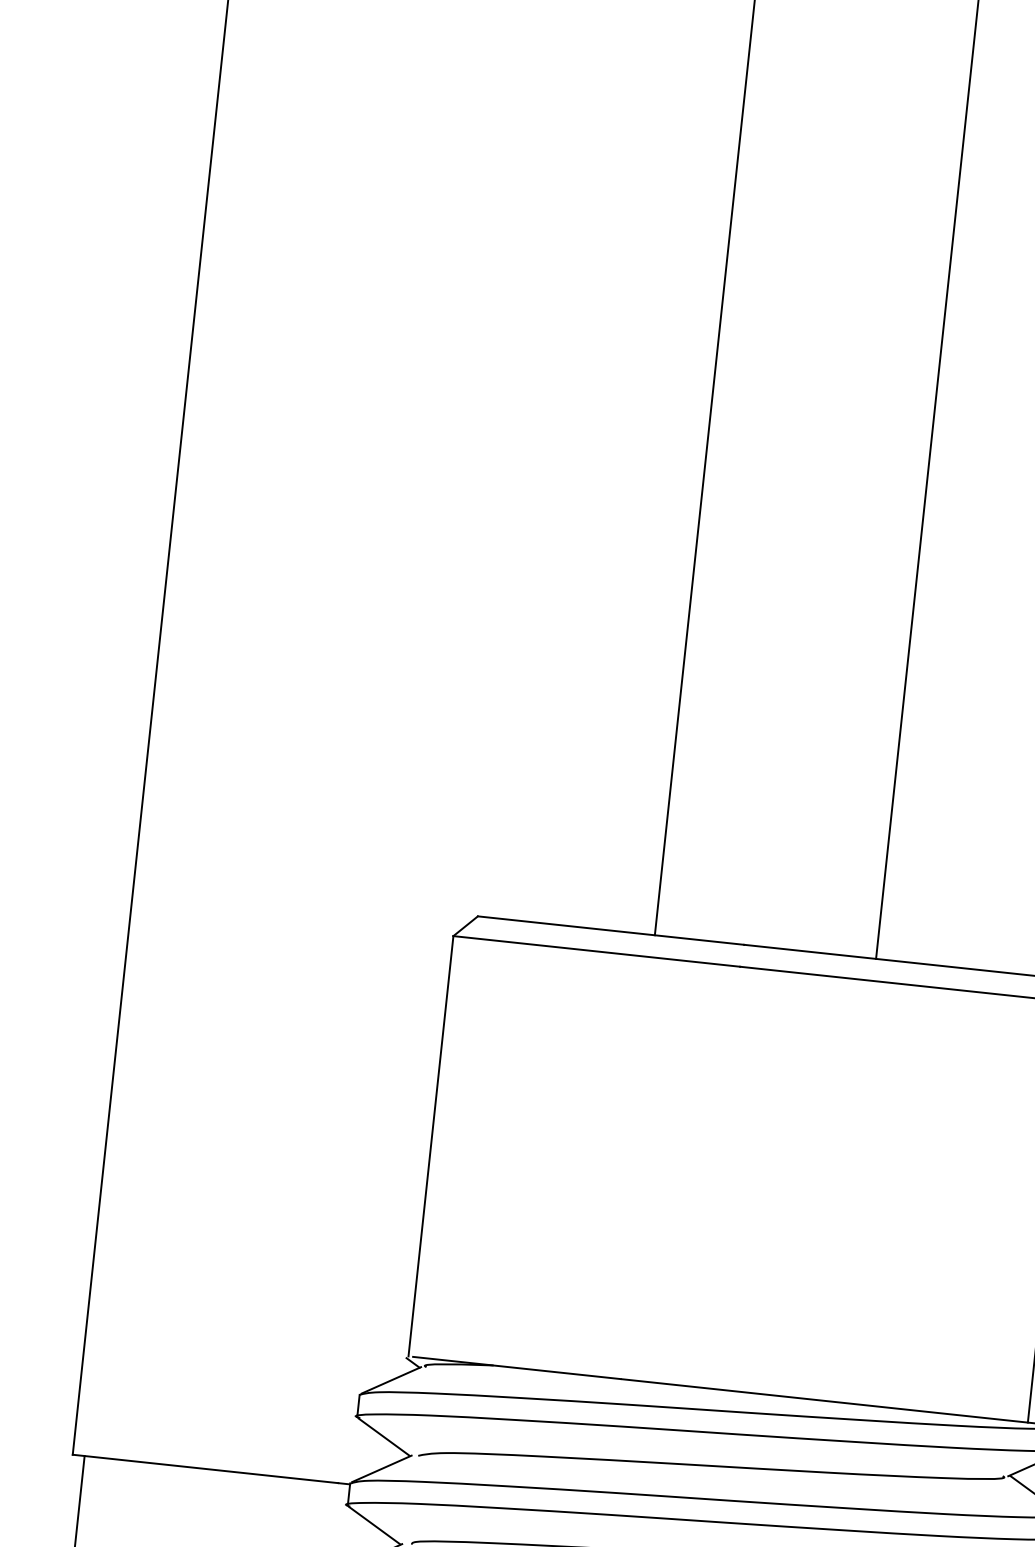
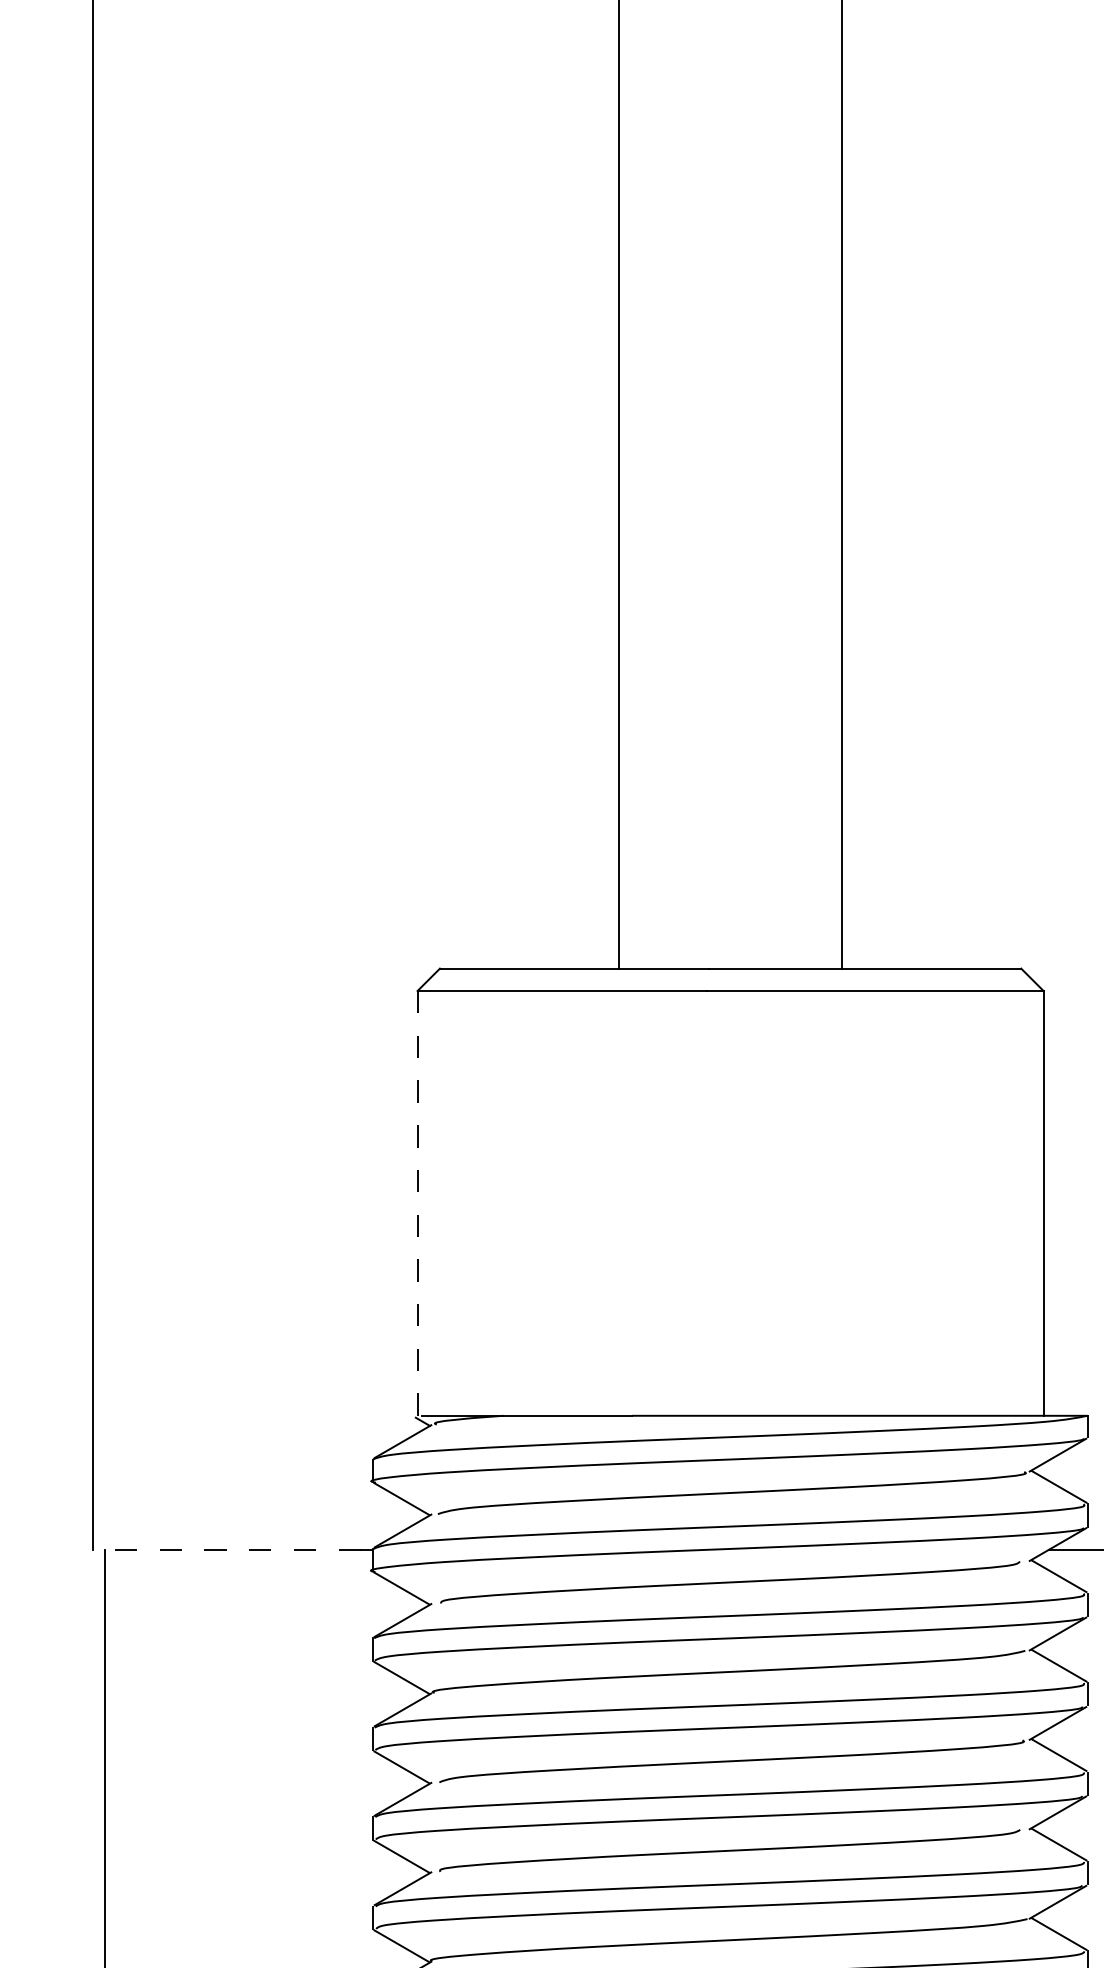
line: (430, 1146) -> (417, 1203), solid -> dashed
line: (205, 1468) -> (226, 1549), solid -> dashed

